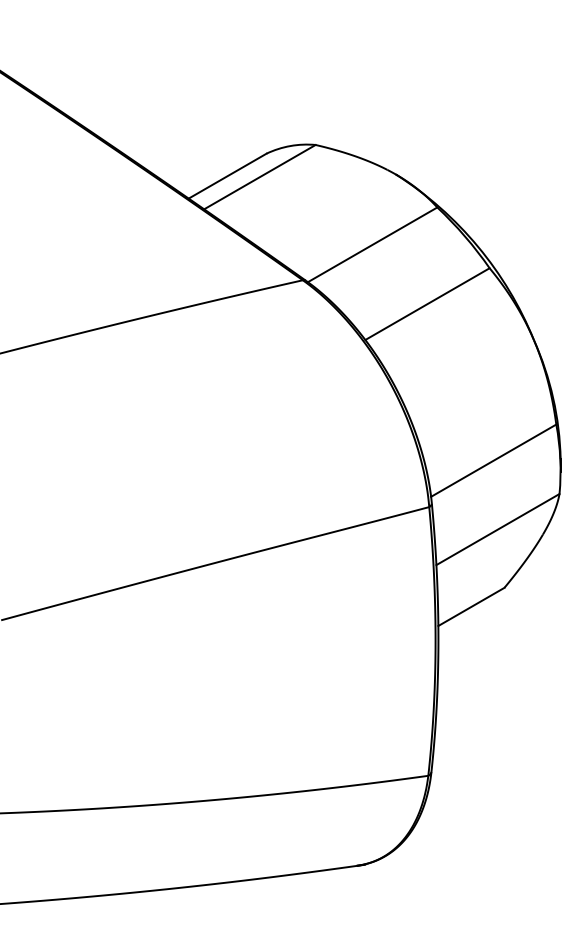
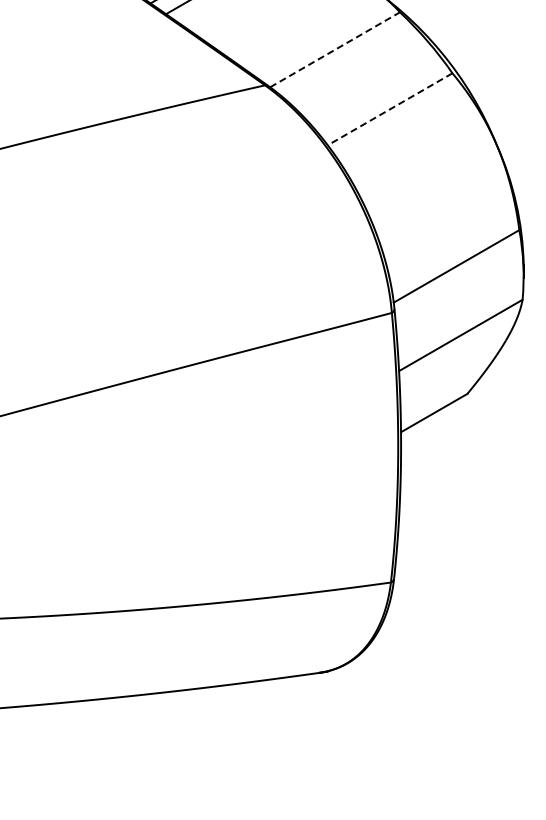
line: (372, 244) -> (334, 49), solid -> dashed
line: (427, 304) -> (390, 109), solid -> dashed

